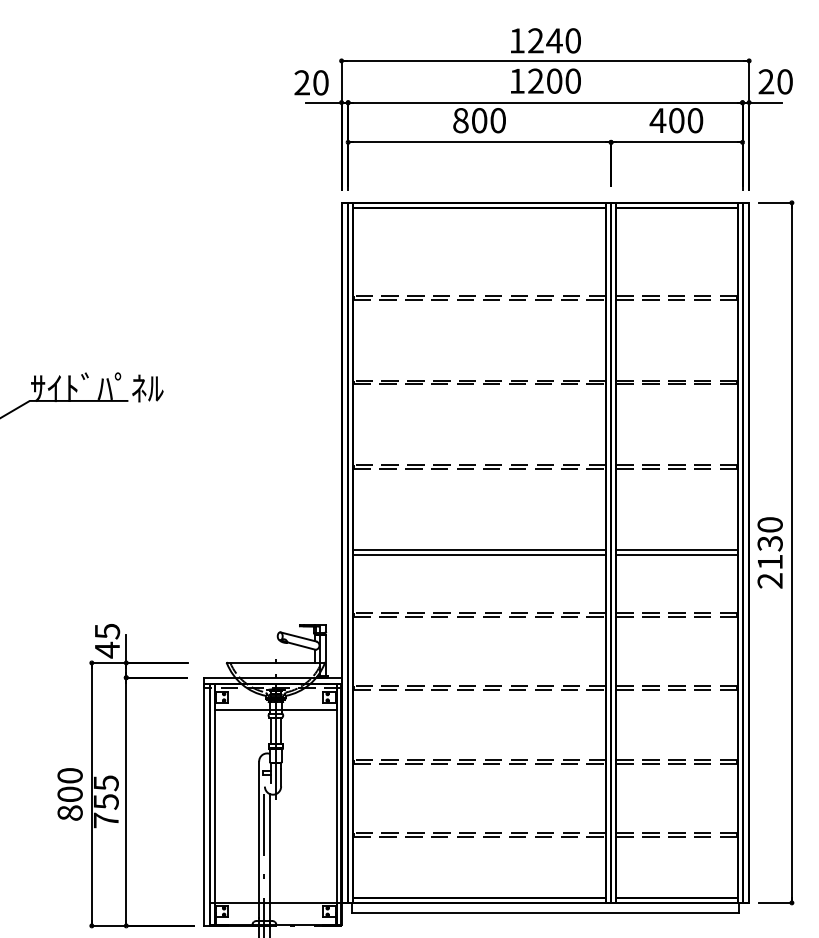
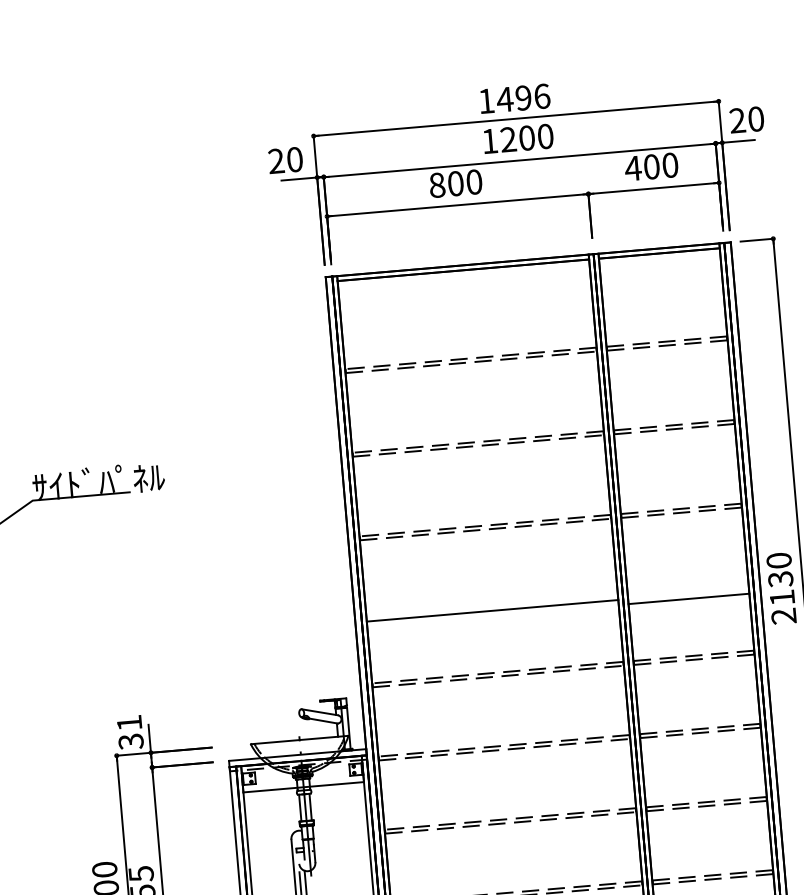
text: (554, 40) -> (523, 97), 1240 -> 1496
line: (676, 550) -> (688, 594), removed
line: (479, 555) -> (492, 615), removed
text: (107, 641) -> (130, 733), 45 -> 31

